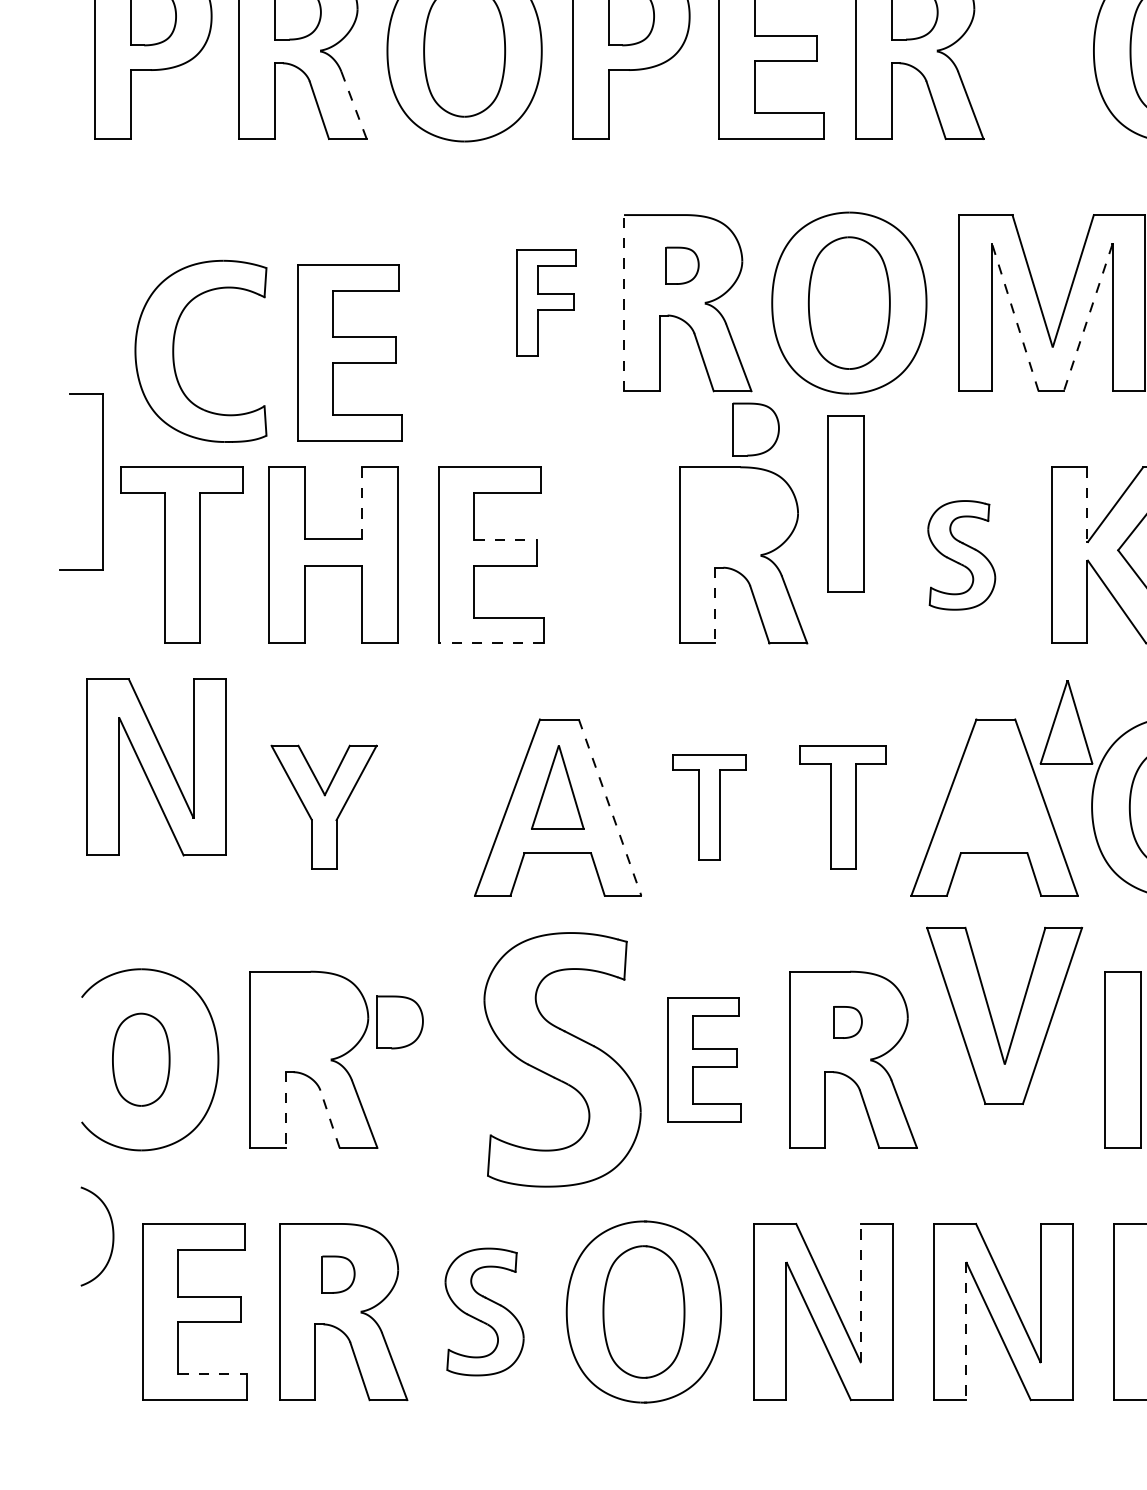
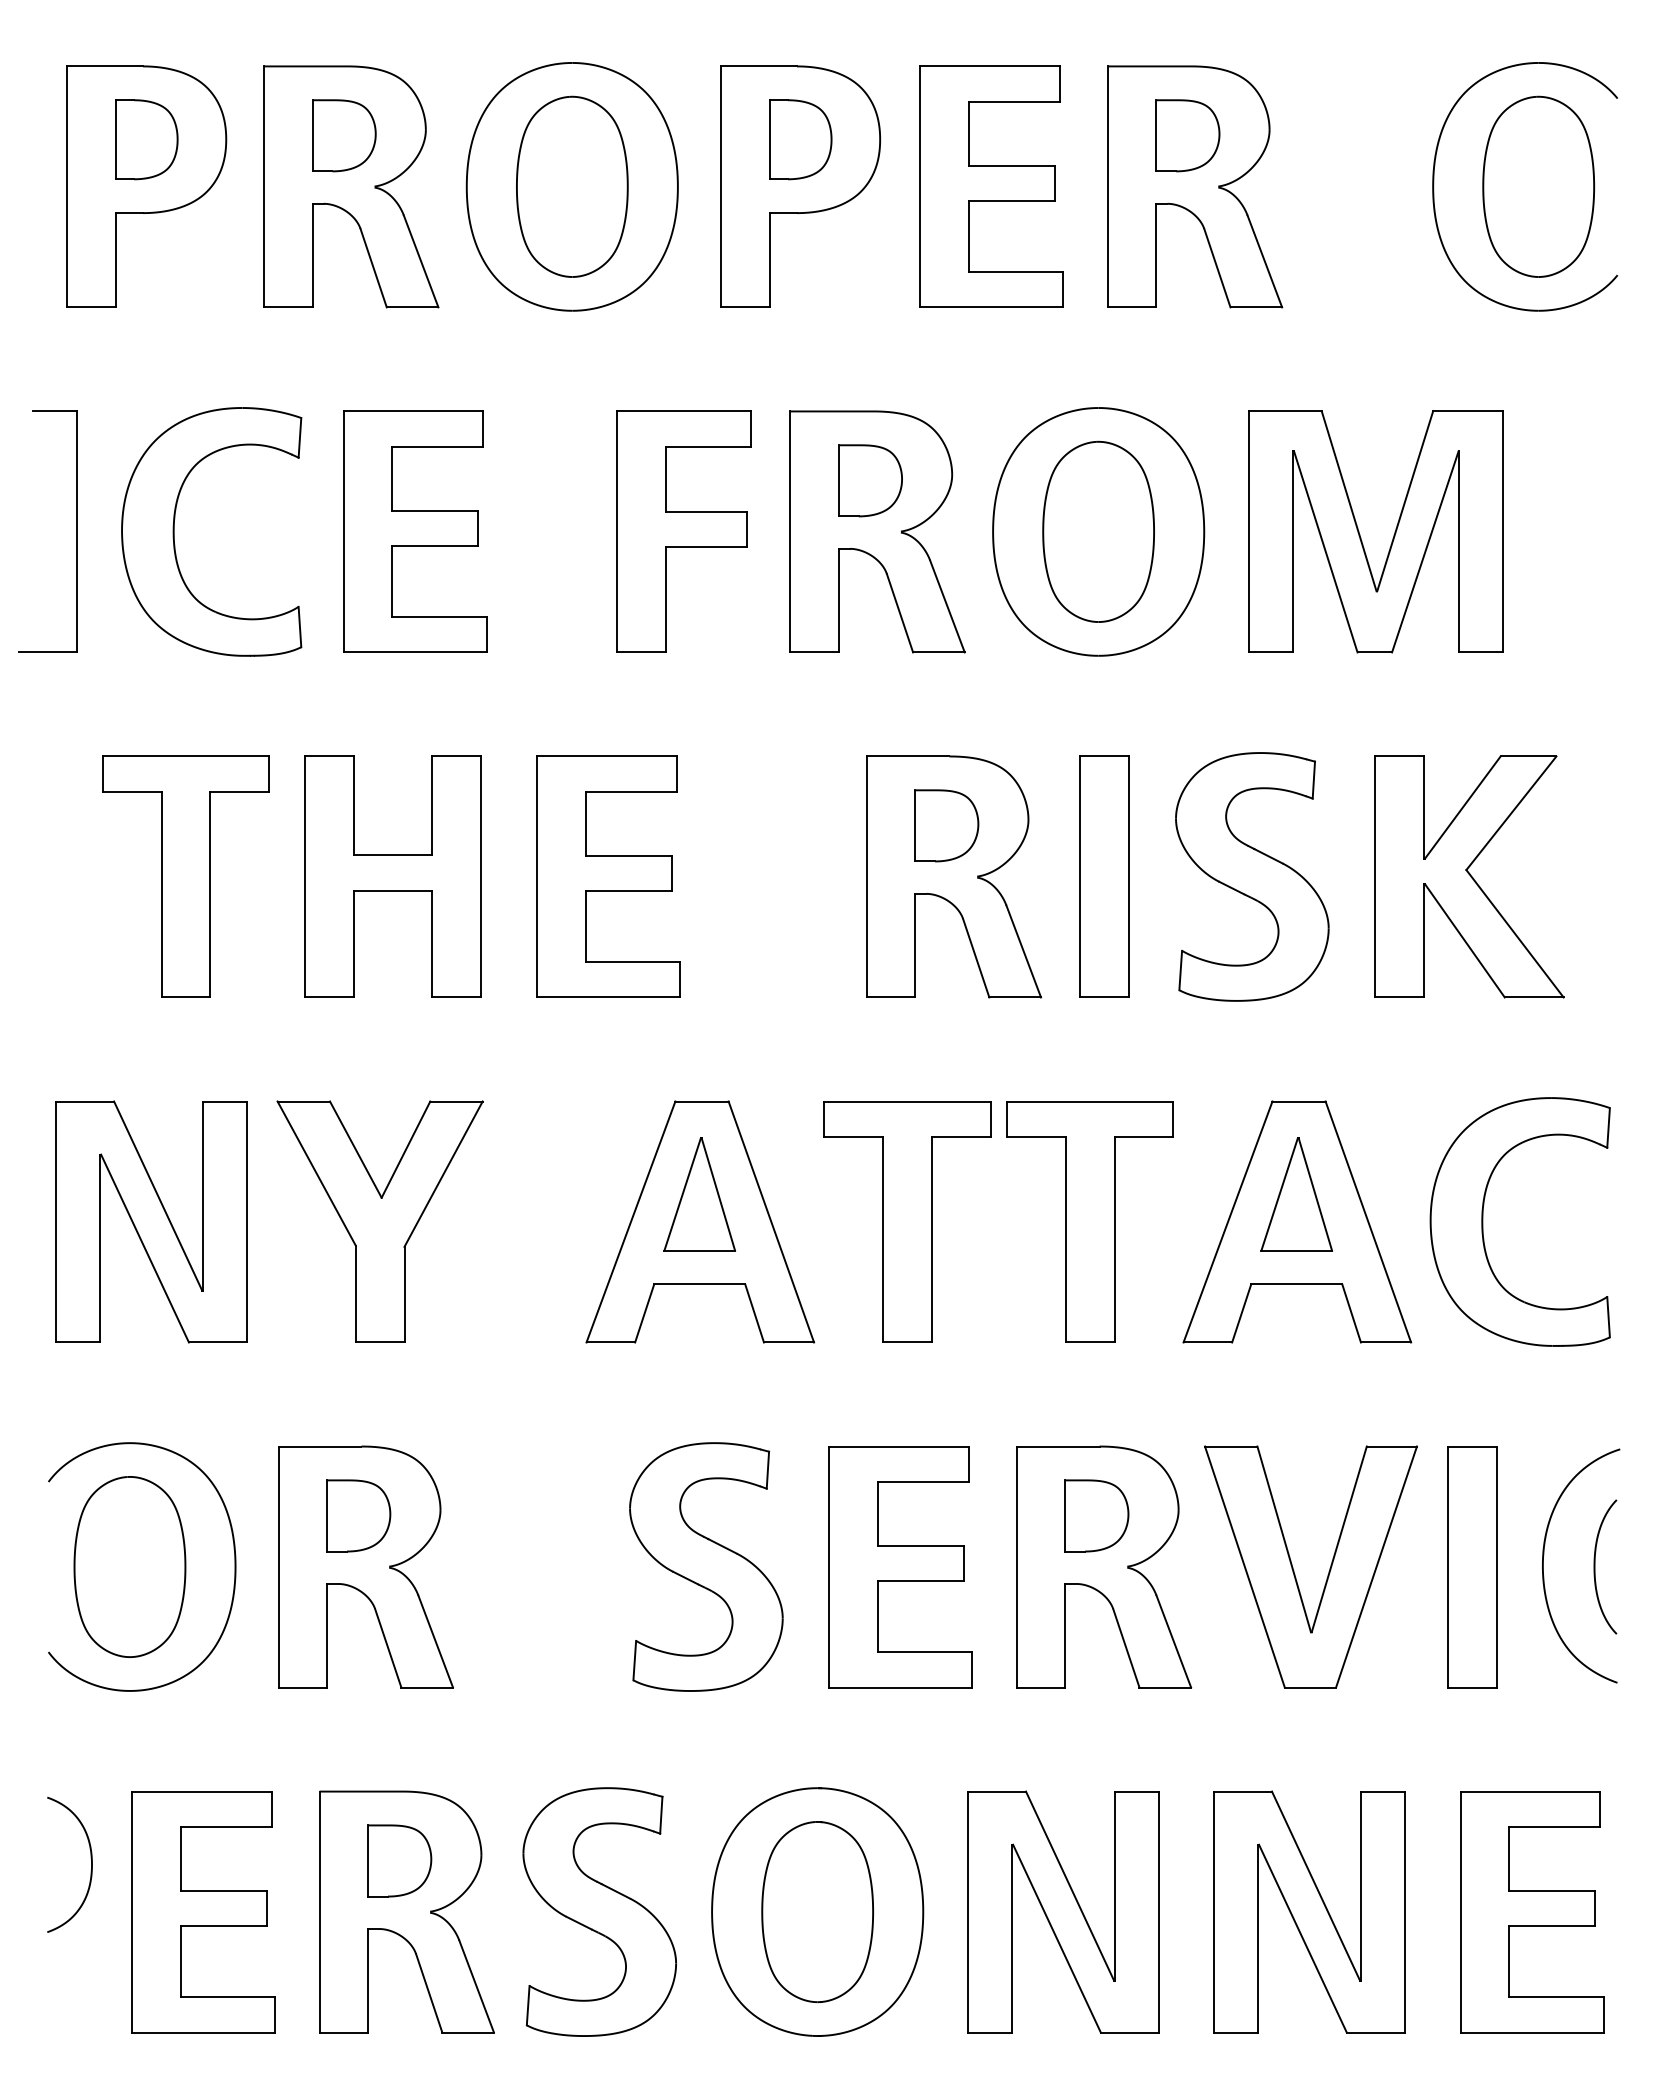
line: (354, 105) -> (421, 261), dashed -> solid
part: (682, 265) -> (870, 480), size x1.43
part: (545, 302) -> (683, 531), size x1.67
line: (624, 302) -> (790, 531), dashed -> solid
line: (1015, 317) -> (1325, 551), dashed -> solid
line: (1088, 317) -> (1425, 551), dashed -> solid
part: (173, 351) -> (174, 531), moved
part: (349, 352) -> (415, 531), moved
part: (755, 429) -> (946, 825), moved
part: (102, 481) -> (76, 531), moved
line: (362, 503) -> (432, 805), dashed -> solid
part: (845, 503) -> (1104, 876), moved
line: (1086, 505) -> (1423, 808), dashed -> solid
line: (505, 539) -> (628, 855), dashed -> solid
part: (961, 555) -> (1252, 876), size x1.67
line: (715, 605) -> (915, 945), dashed -> solid
line: (491, 643) -> (608, 997), dashed -> solid
part: (1066, 722) -> (1296, 1194), moved
part: (156, 767) -> (151, 1221), moved
part: (323, 807) -> (379, 1221), size x1.43
line: (610, 807) -> (771, 1221), dashed -> solid
part: (709, 807) -> (907, 1221), size x1.67
part: (842, 807) -> (1089, 1221), size x1.43
part: (992, 1018) -> (1294, 1570), moved
part: (399, 1022) -> (358, 1515), moved
part: (847, 1022) -> (1096, 1515), size x1.67
part: (140, 1059) -> (129, 1566), size x1.43
part: (562, 1059) -> (706, 1566), size x0.71
part: (704, 1060) -> (900, 1567), size x1.43
line: (285, 1109) -> (327, 1635), dashed -> solid
line: (330, 1118) -> (388, 1647), dashed -> solid
curve: (112, 1231) -> (90, 1858), moved
part: (338, 1274) -> (399, 1860), size x1.43
line: (860, 1293) -> (1114, 1886), dashed -> solid
part: (484, 1311) -> (599, 1911), size x1.43
line: (966, 1331) -> (1258, 1938), dashed -> solid
line: (213, 1374) -> (228, 1997), dashed -> solid

